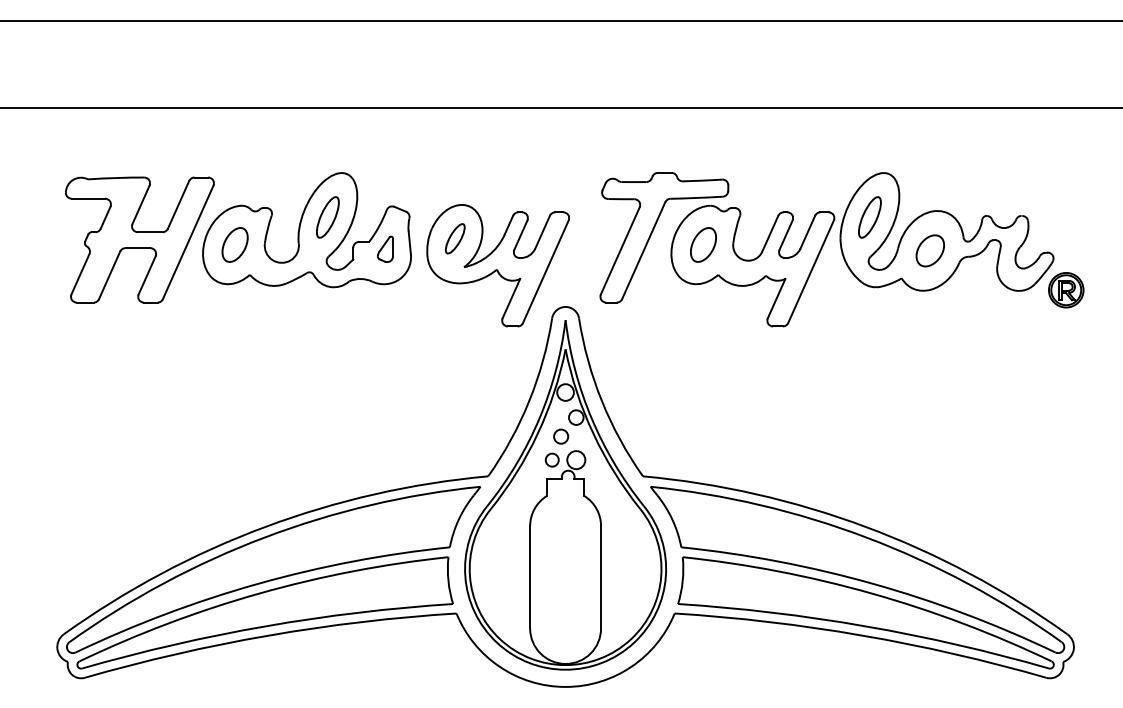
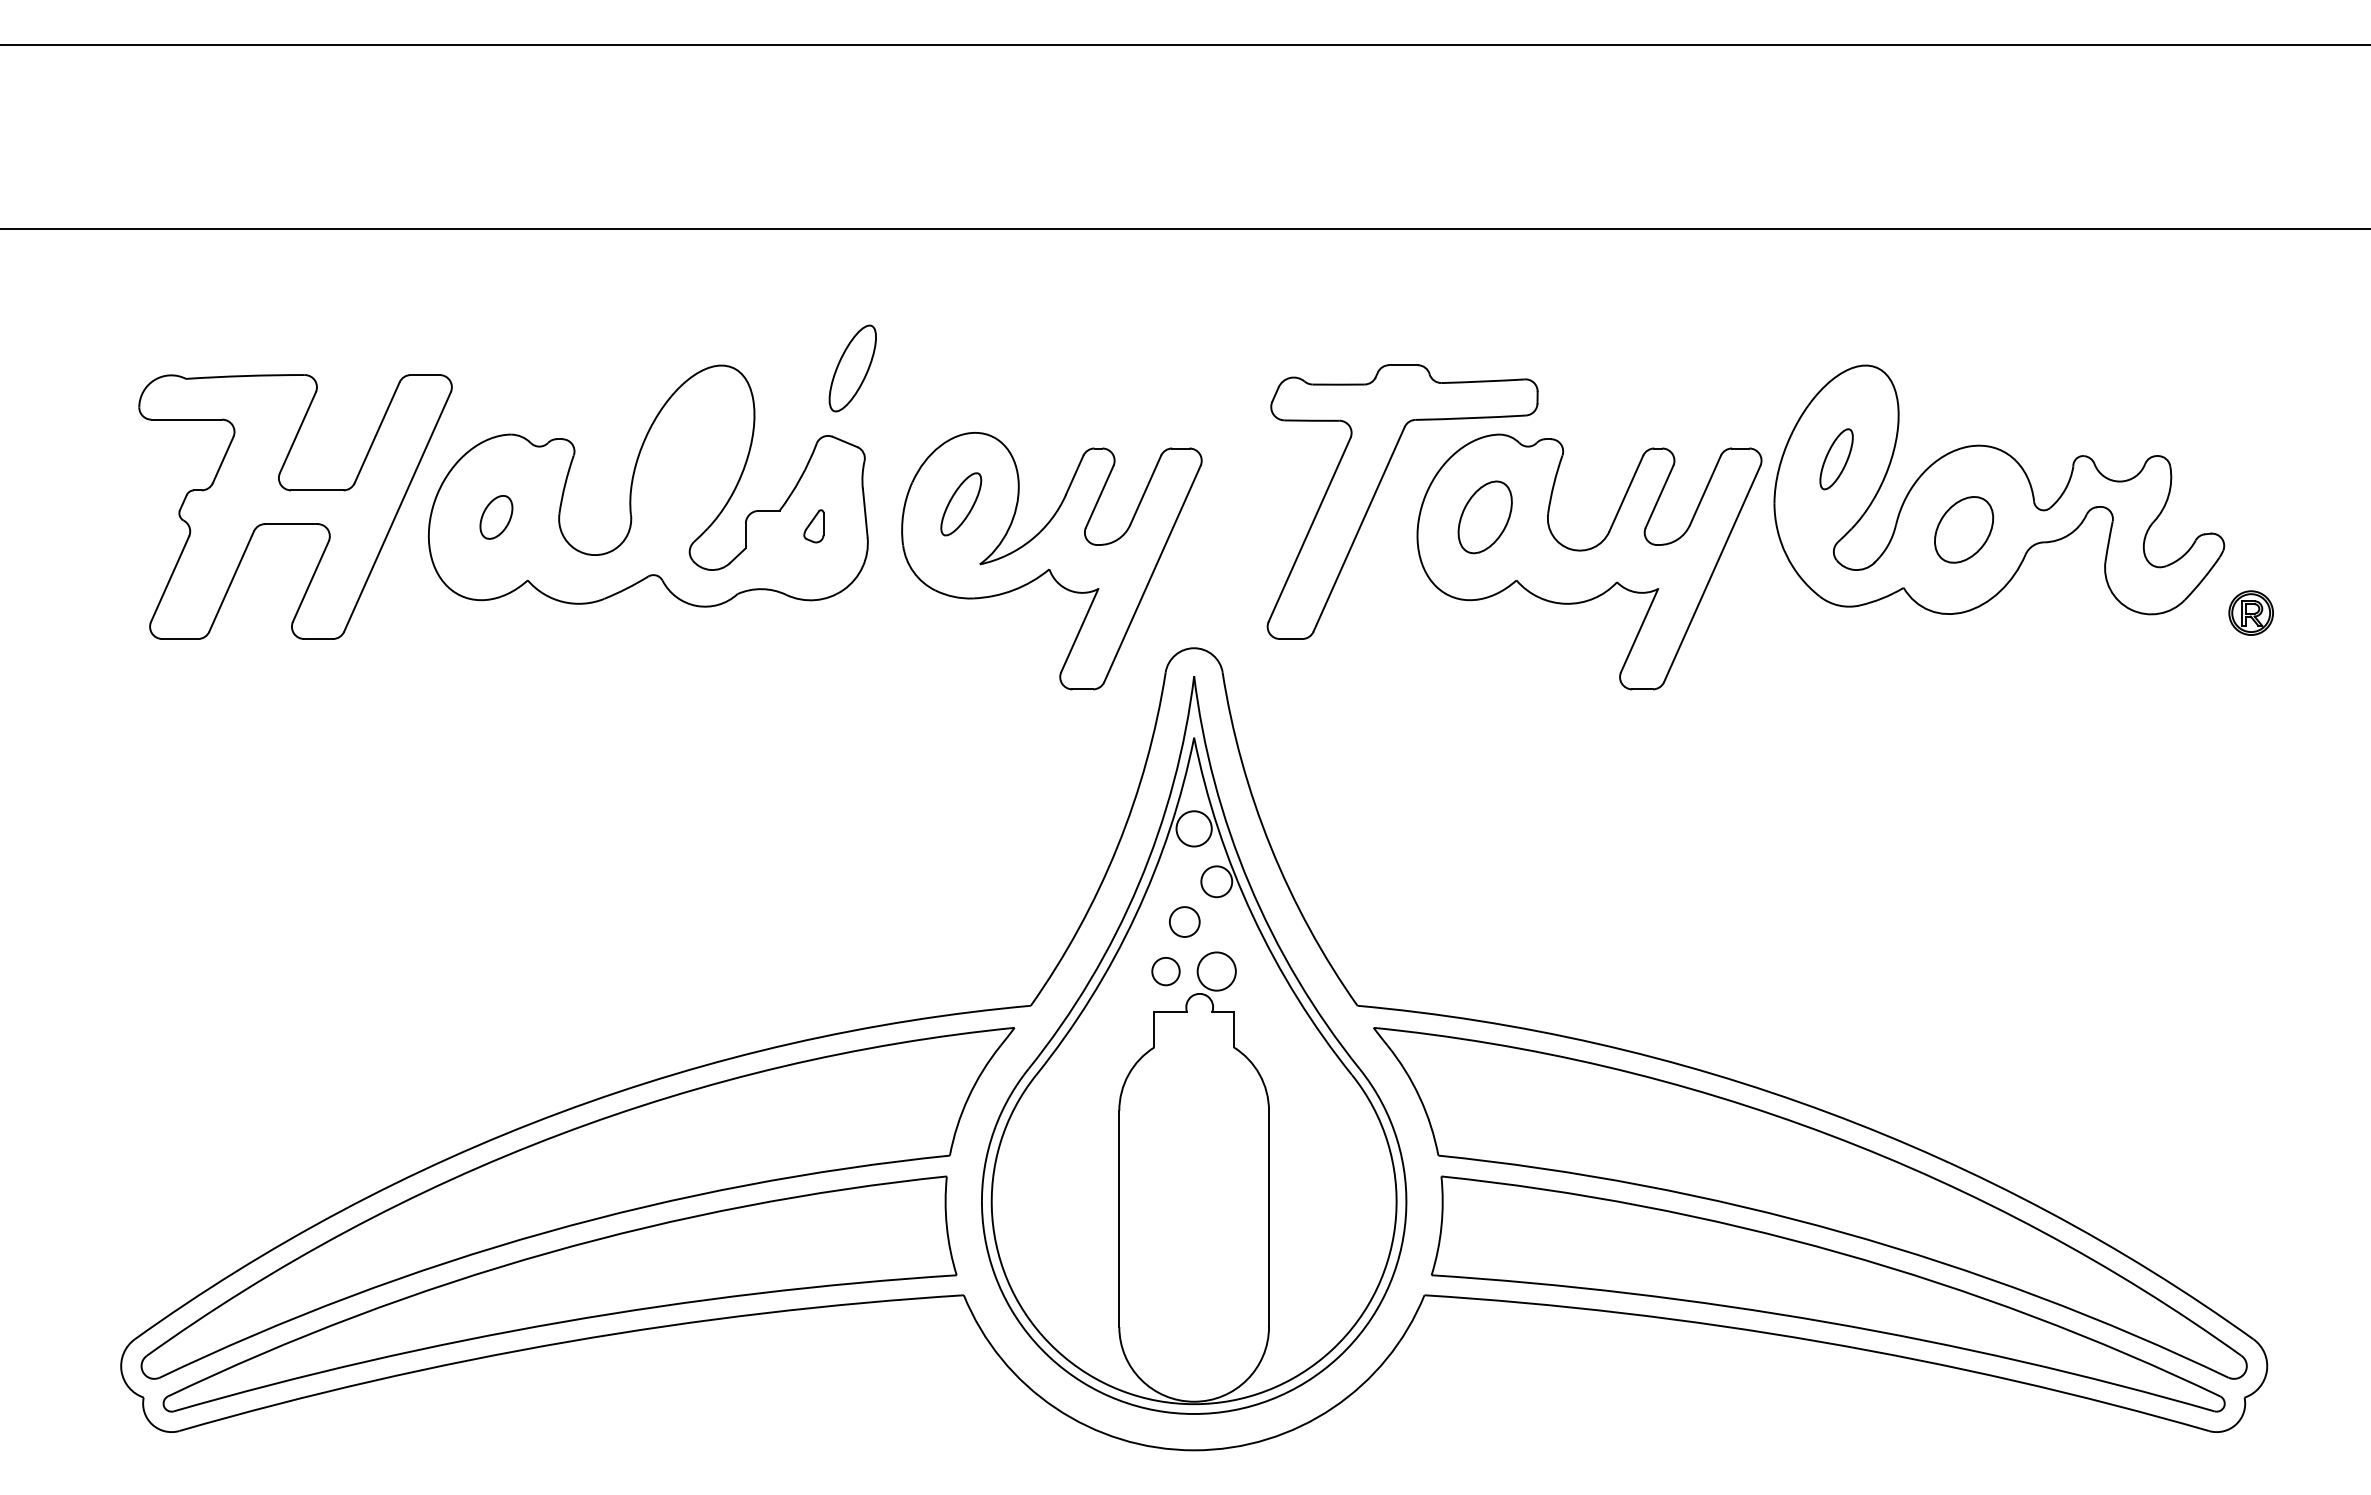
part: (327, 217) -> (851, 368), moved
part: (869, 217) -> (1835, 459), size x0.7
part: (234, 244) -> (495, 516), size x0.6
part: (385, 248) -> (813, 524), size x0.6
part: (1066, 290) -> (2251, 613), size x0.6

